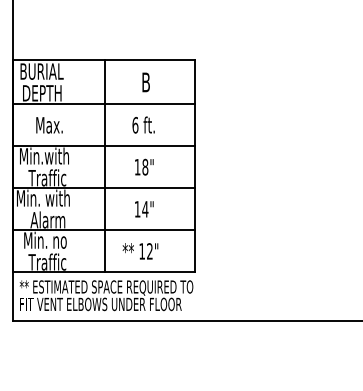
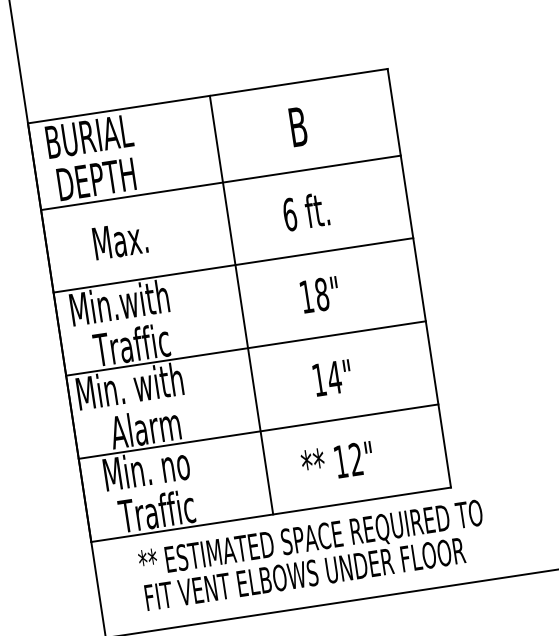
text: (106, 295) -> (313, 554), moved

